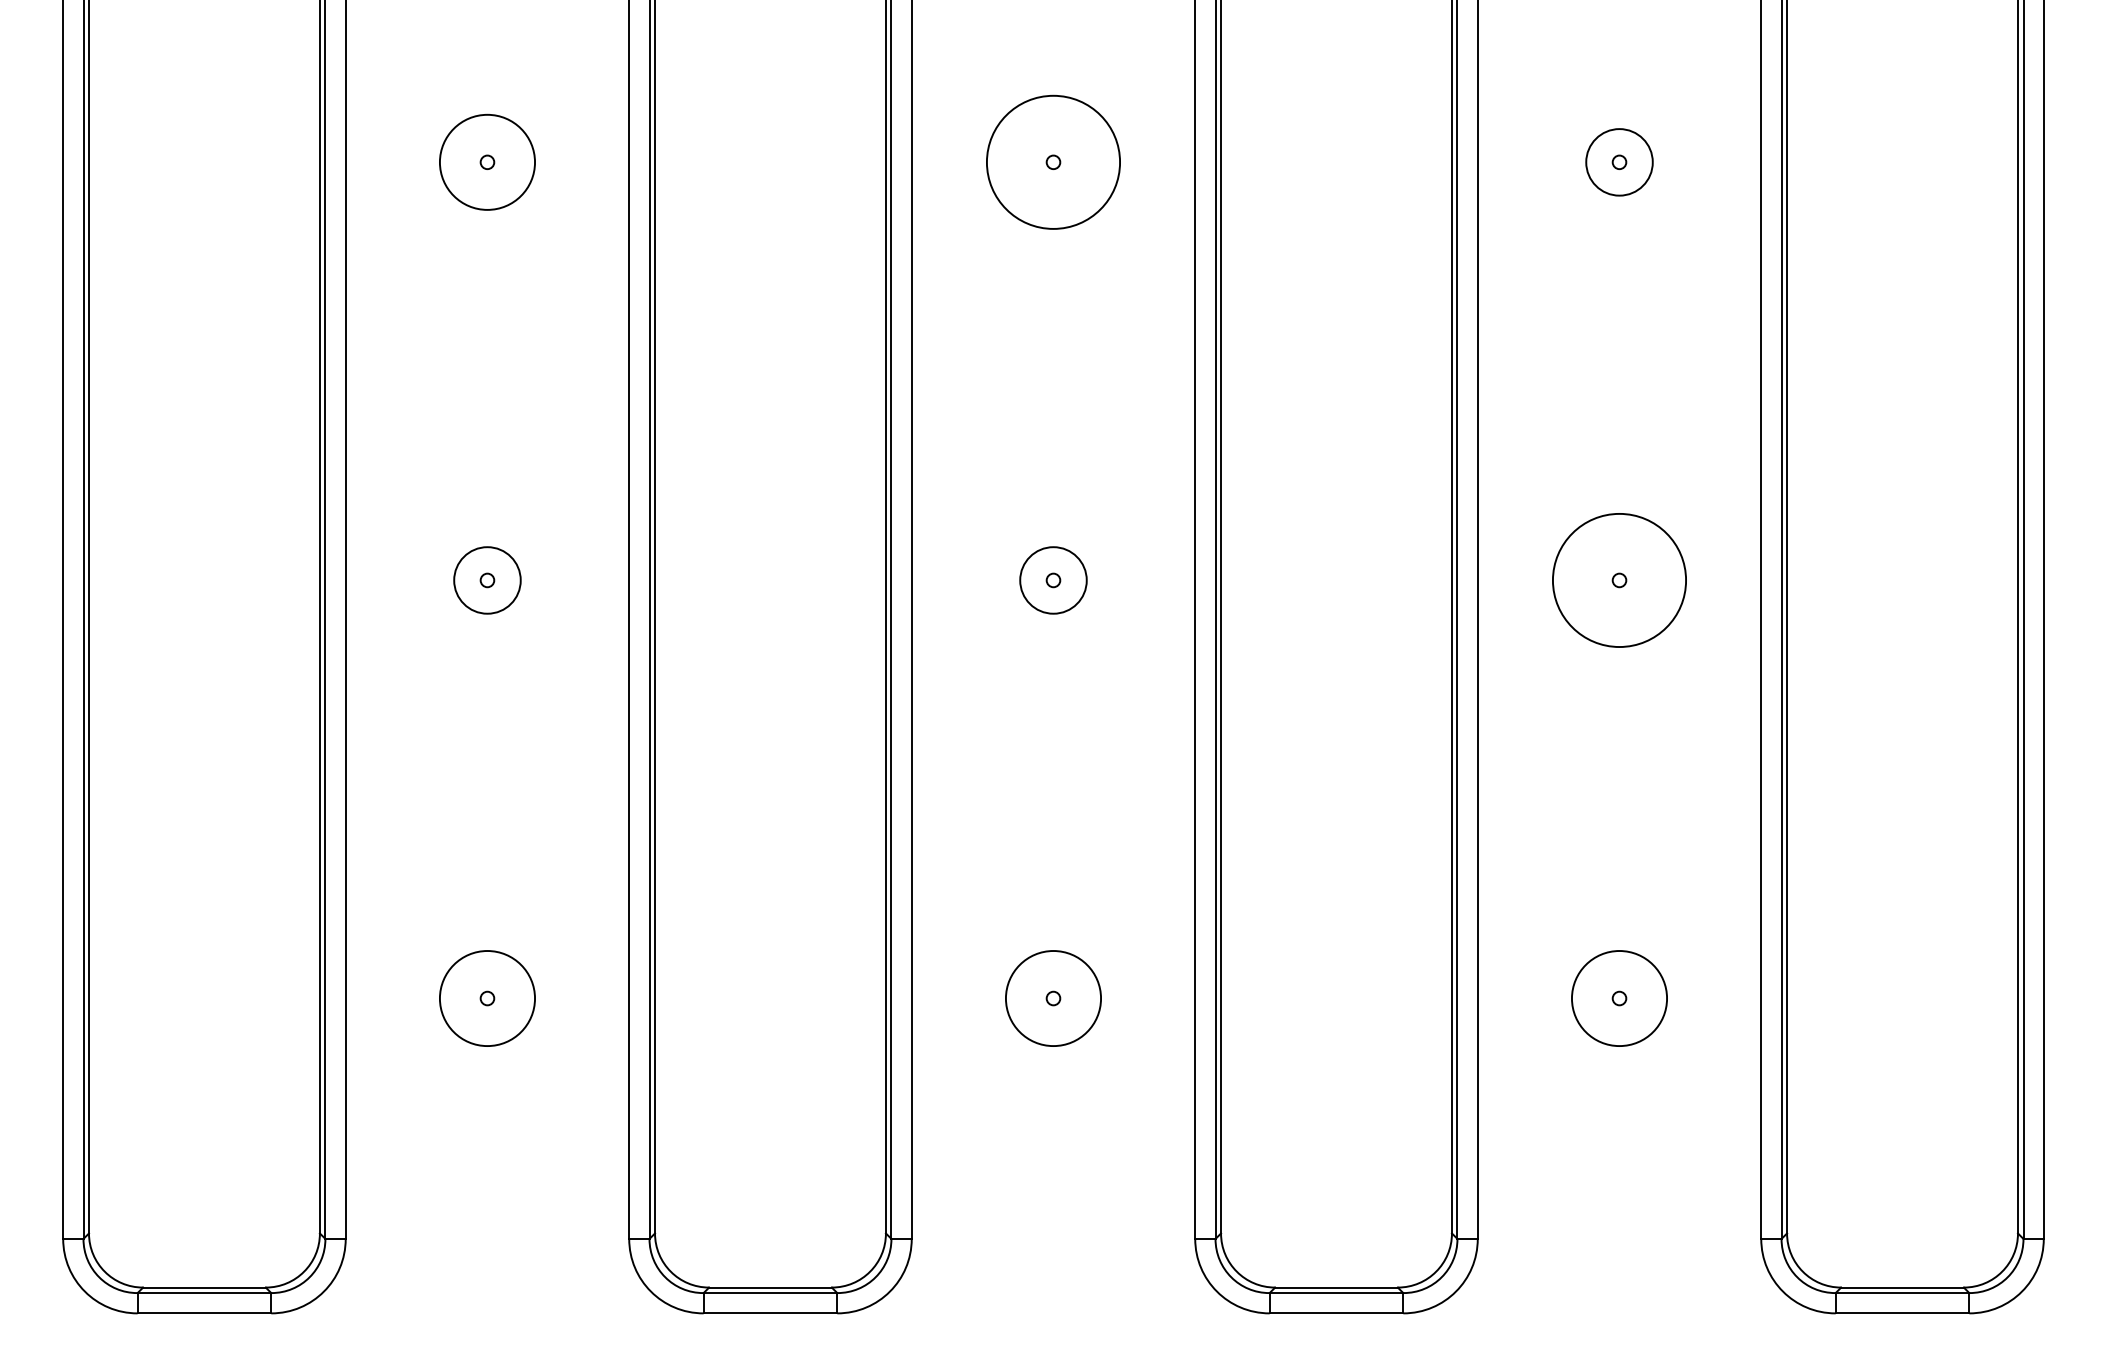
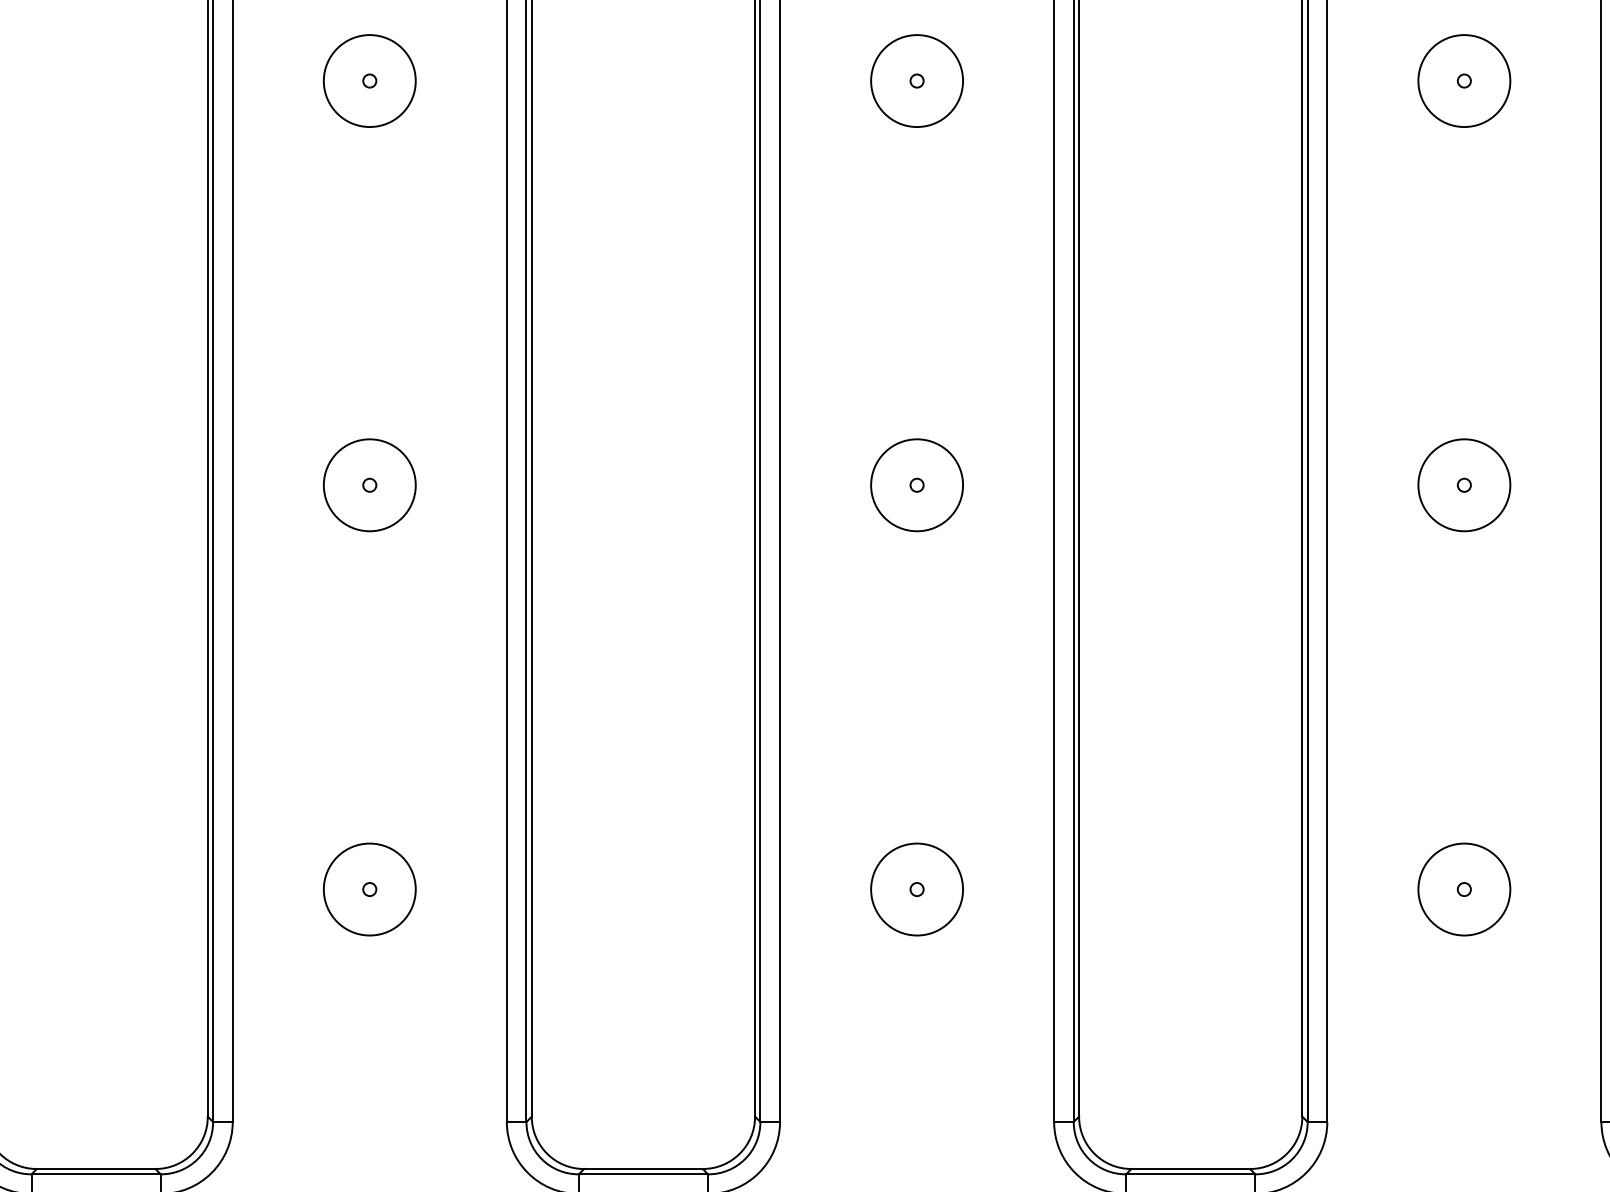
circle: (1053, 161) -> (917, 80), size x0.71
circle: (1619, 161) -> (1464, 80), size x1.43
circle: (487, 580) -> (369, 485), size x1.43
circle: (1053, 580) -> (917, 485), size x1.43
circle: (1619, 580) -> (1464, 485), size x0.71

